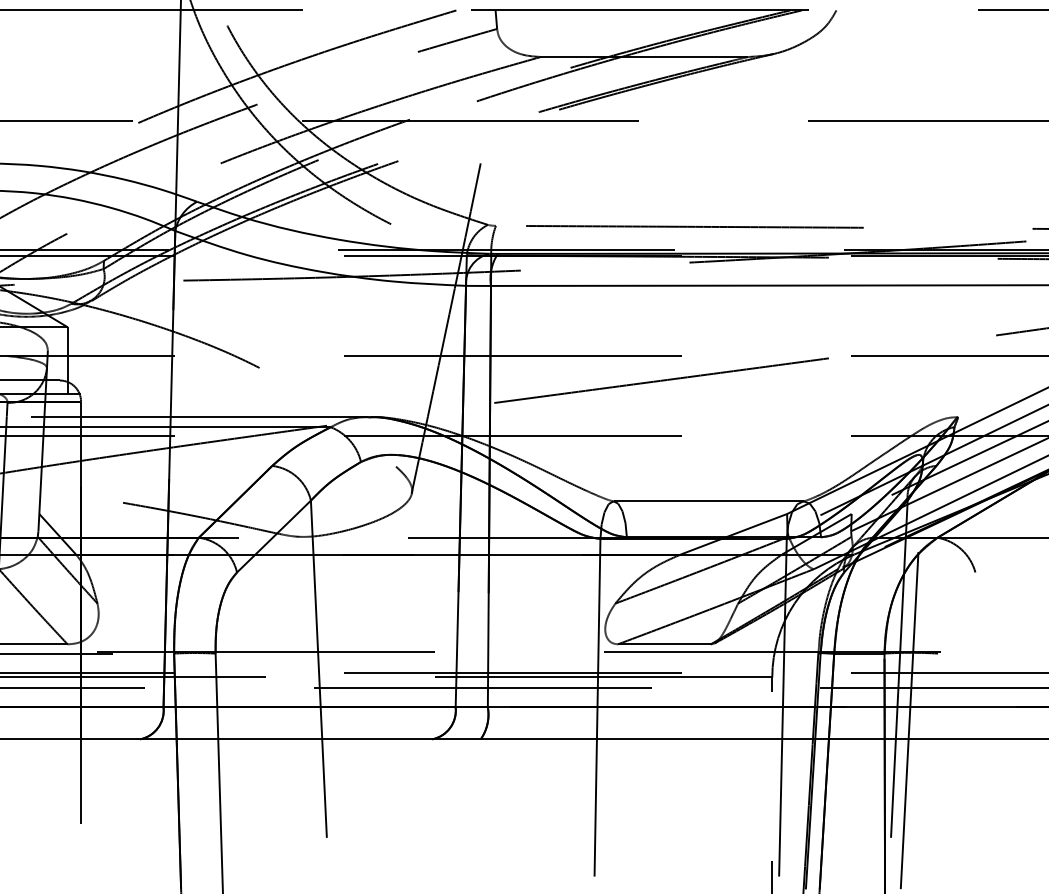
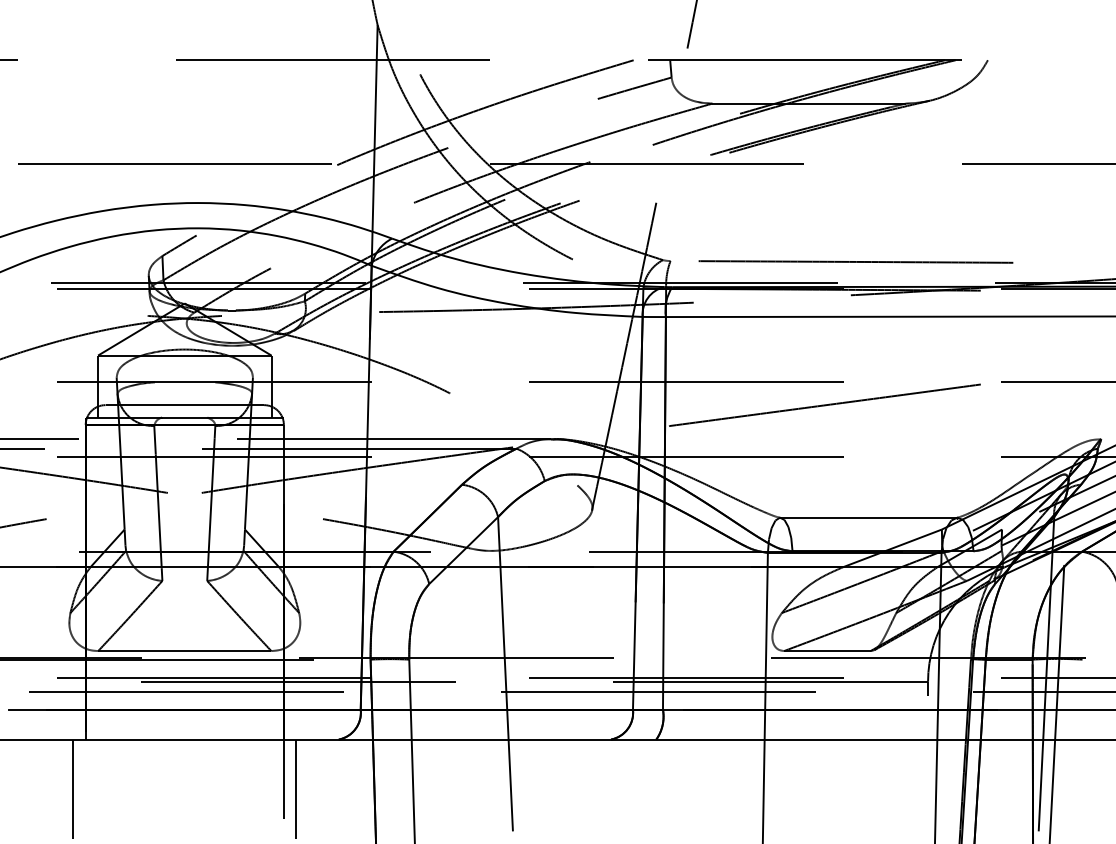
line: (94, 791) -> (296, 788), added

